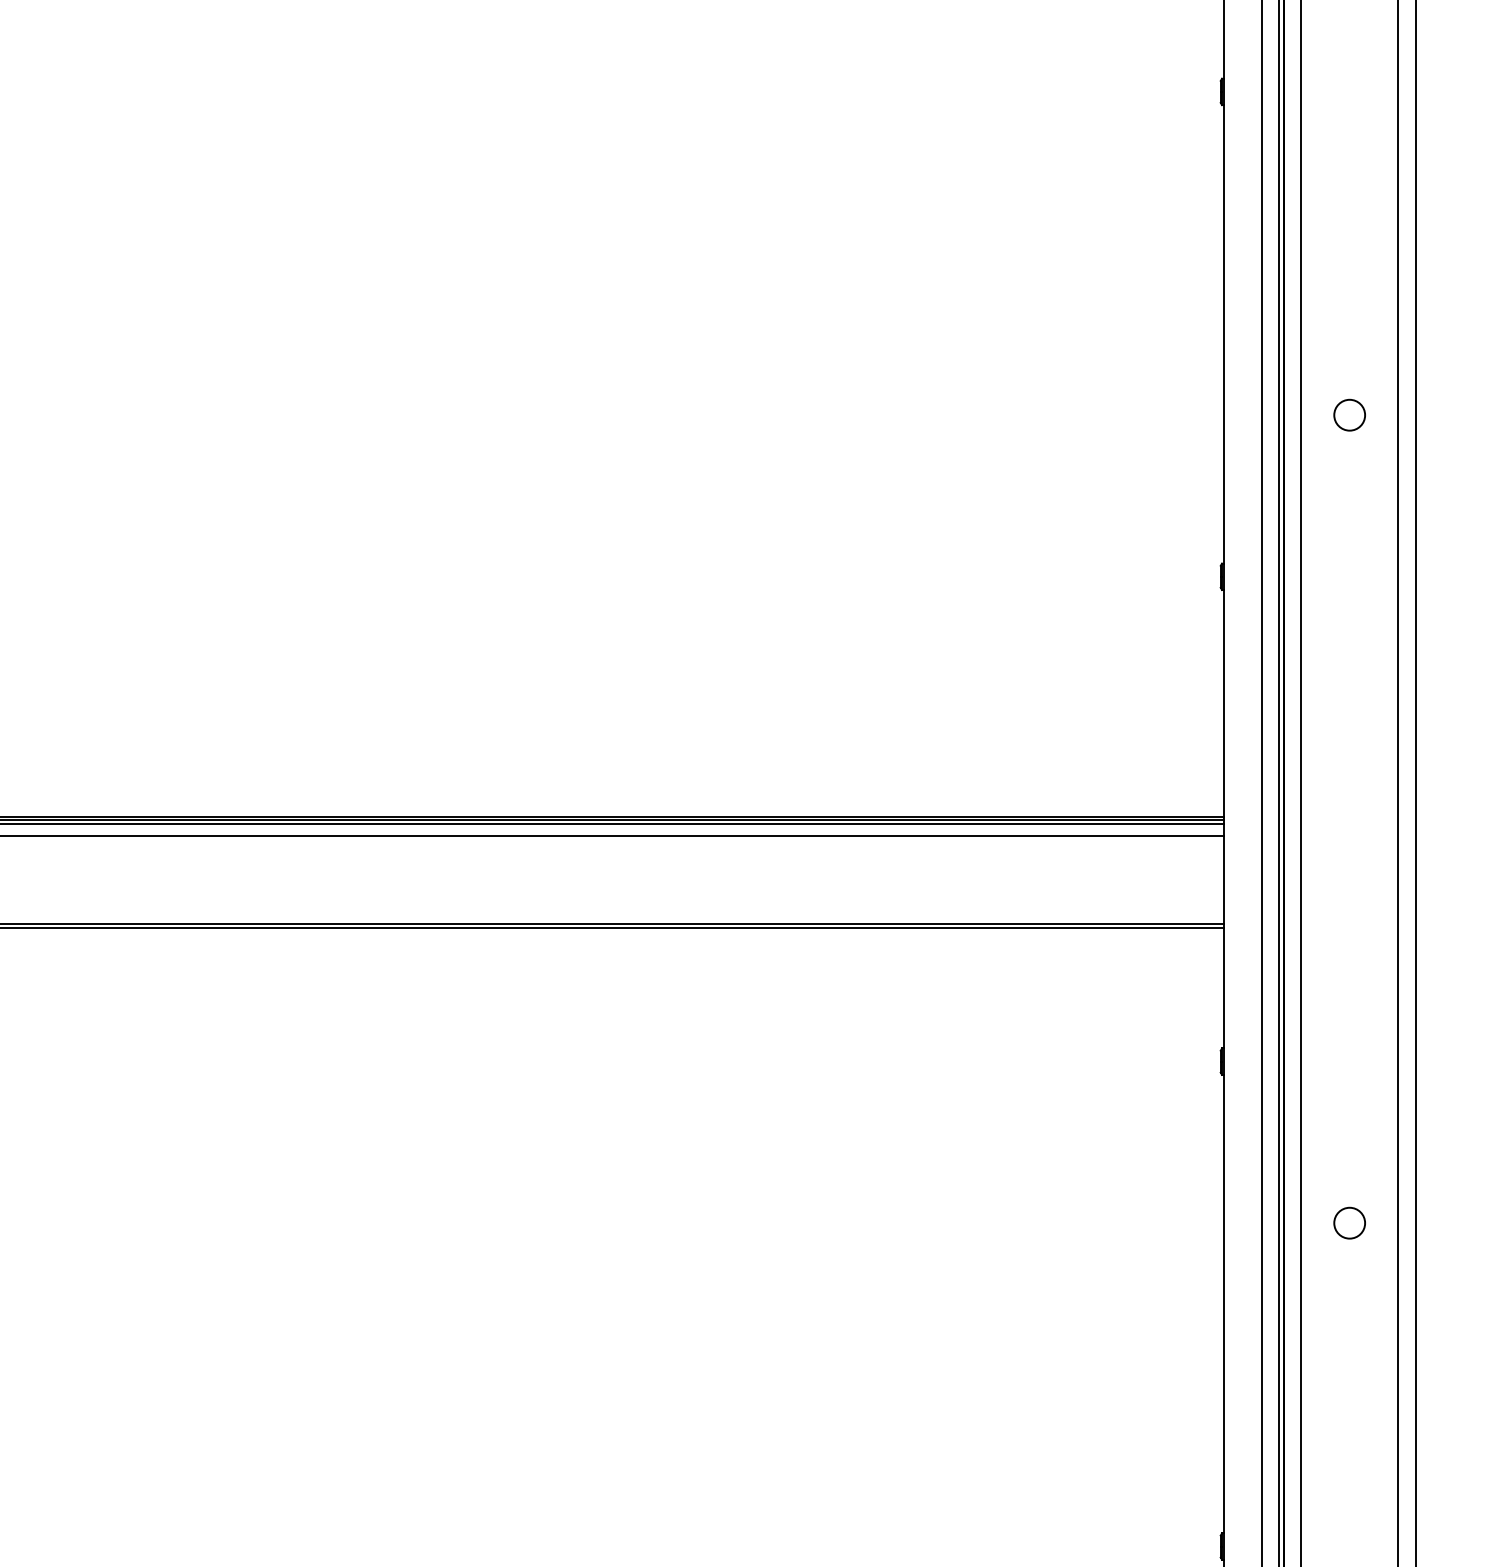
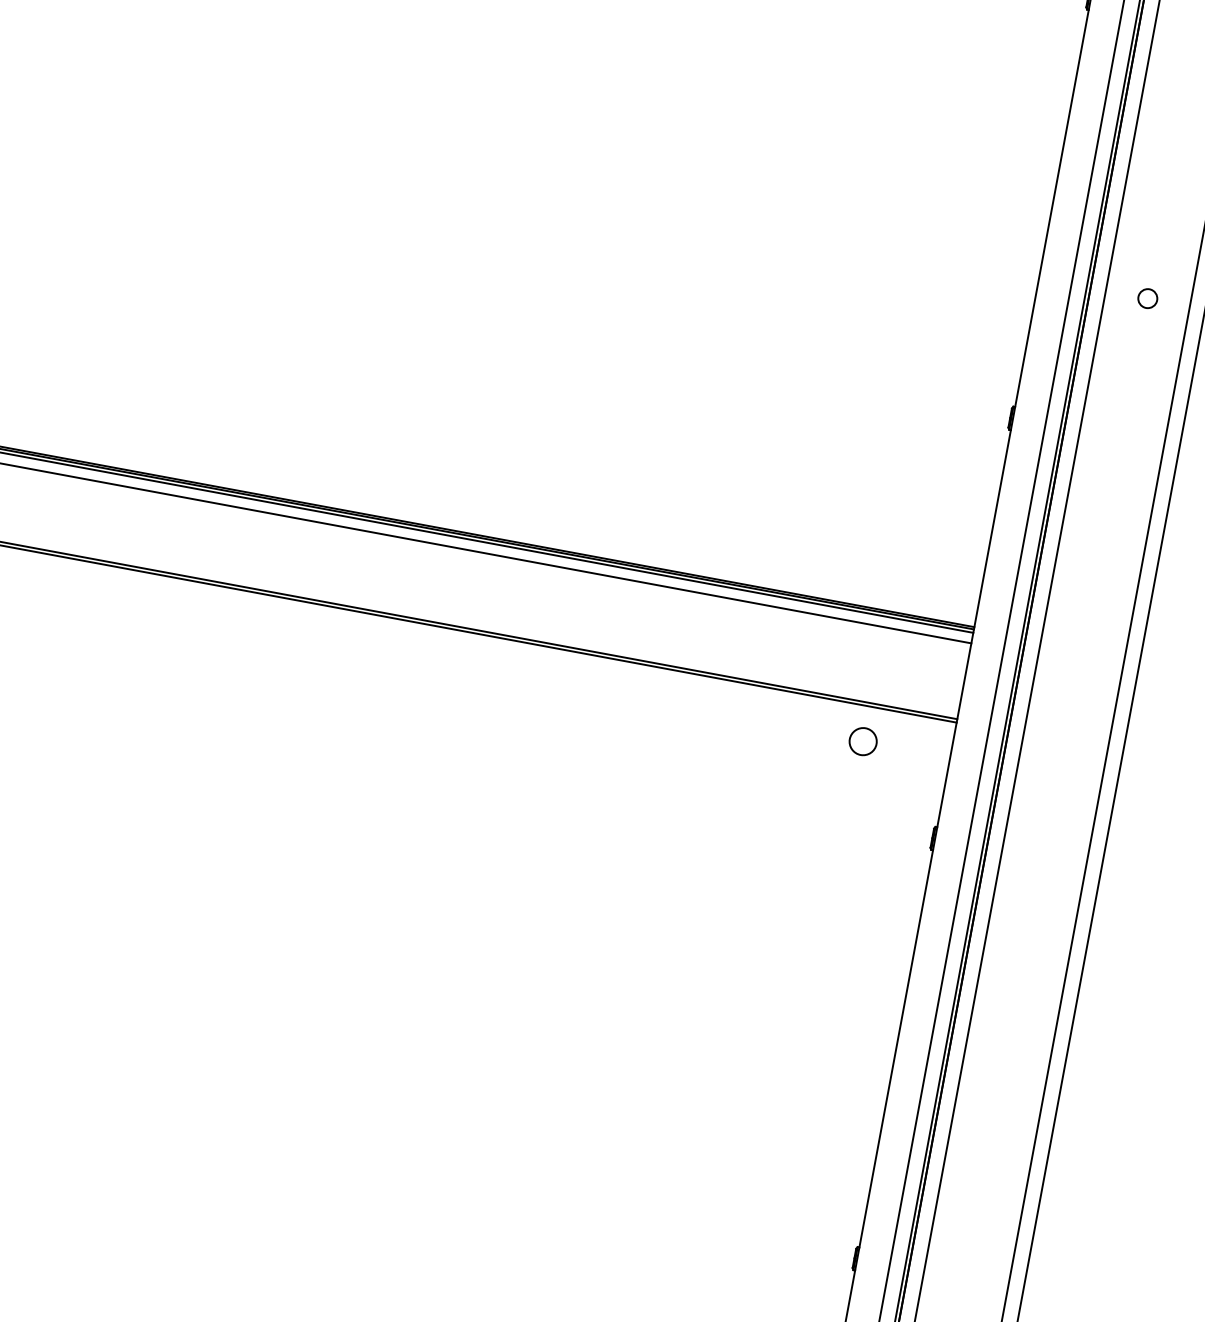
circle: (1349, 414) -> (1147, 298), size x0.7
circle: (1349, 1222) -> (863, 741), moved

